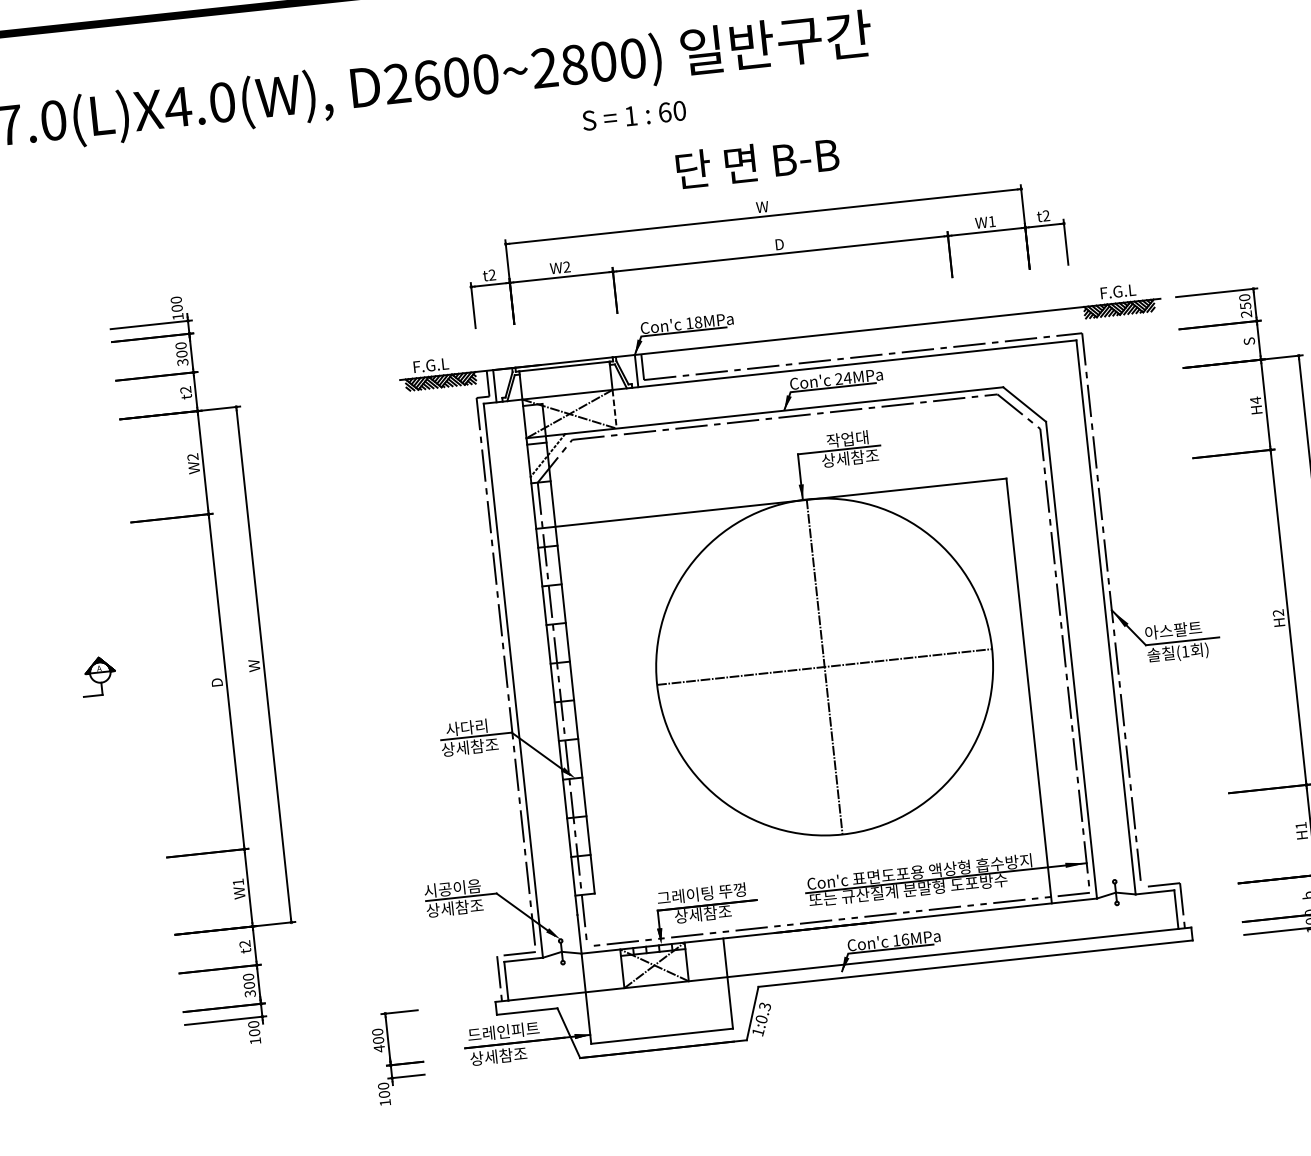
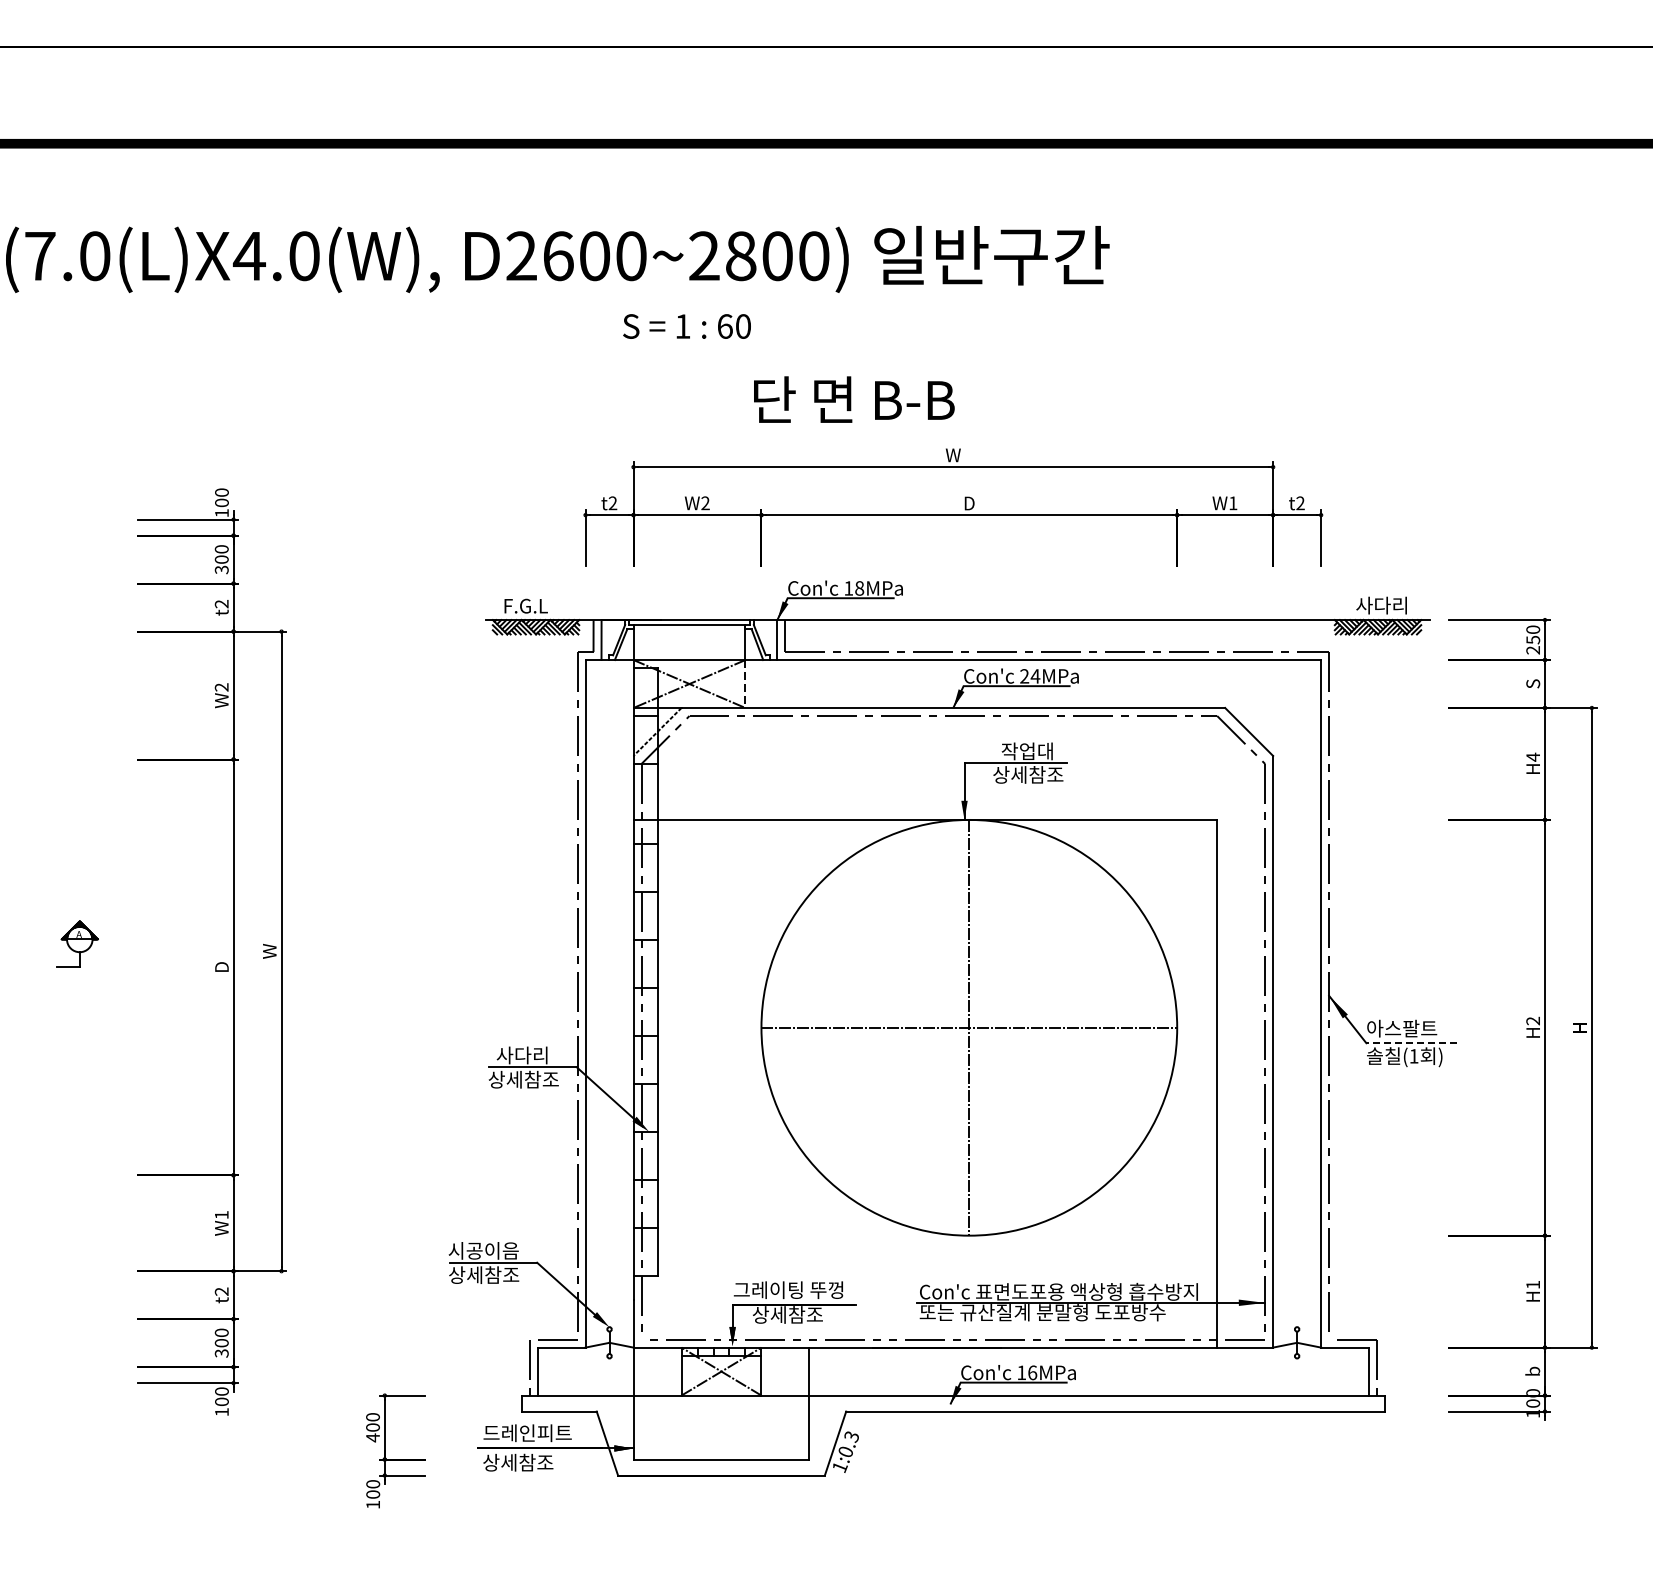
text: (633, 115) -> (686, 326), moved
text: (757, 162) -> (854, 399), moved
text: (1120, 291) -> (1381, 605), F.G.L -> 사다리
line: (1182, 641) -> (1411, 1043), solid -> dashed

